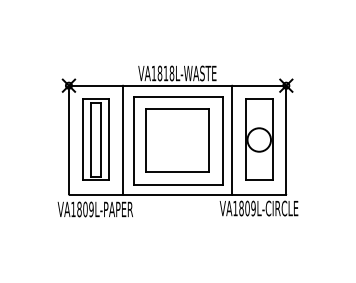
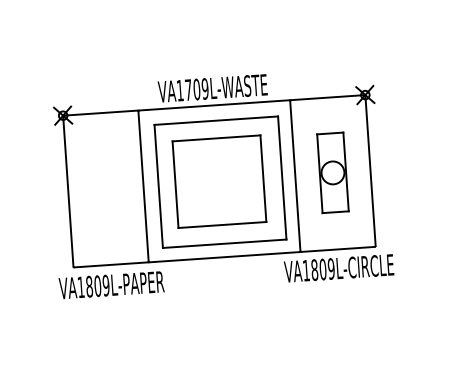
text: (165, 73) -> (196, 89), VA1818L-WASTE -> VA1709L-WASTE
part: (95, 139) -> (105, 187), removed
part: (259, 139) -> (333, 172), size x0.7

